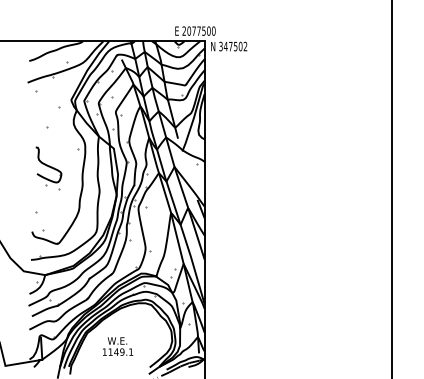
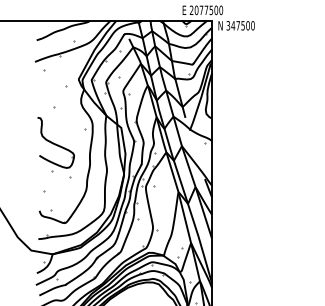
text: (245, 46) -> (252, 25), 347502 -> 347500
part: (48, 167) -> (55, 146), size x1.43

